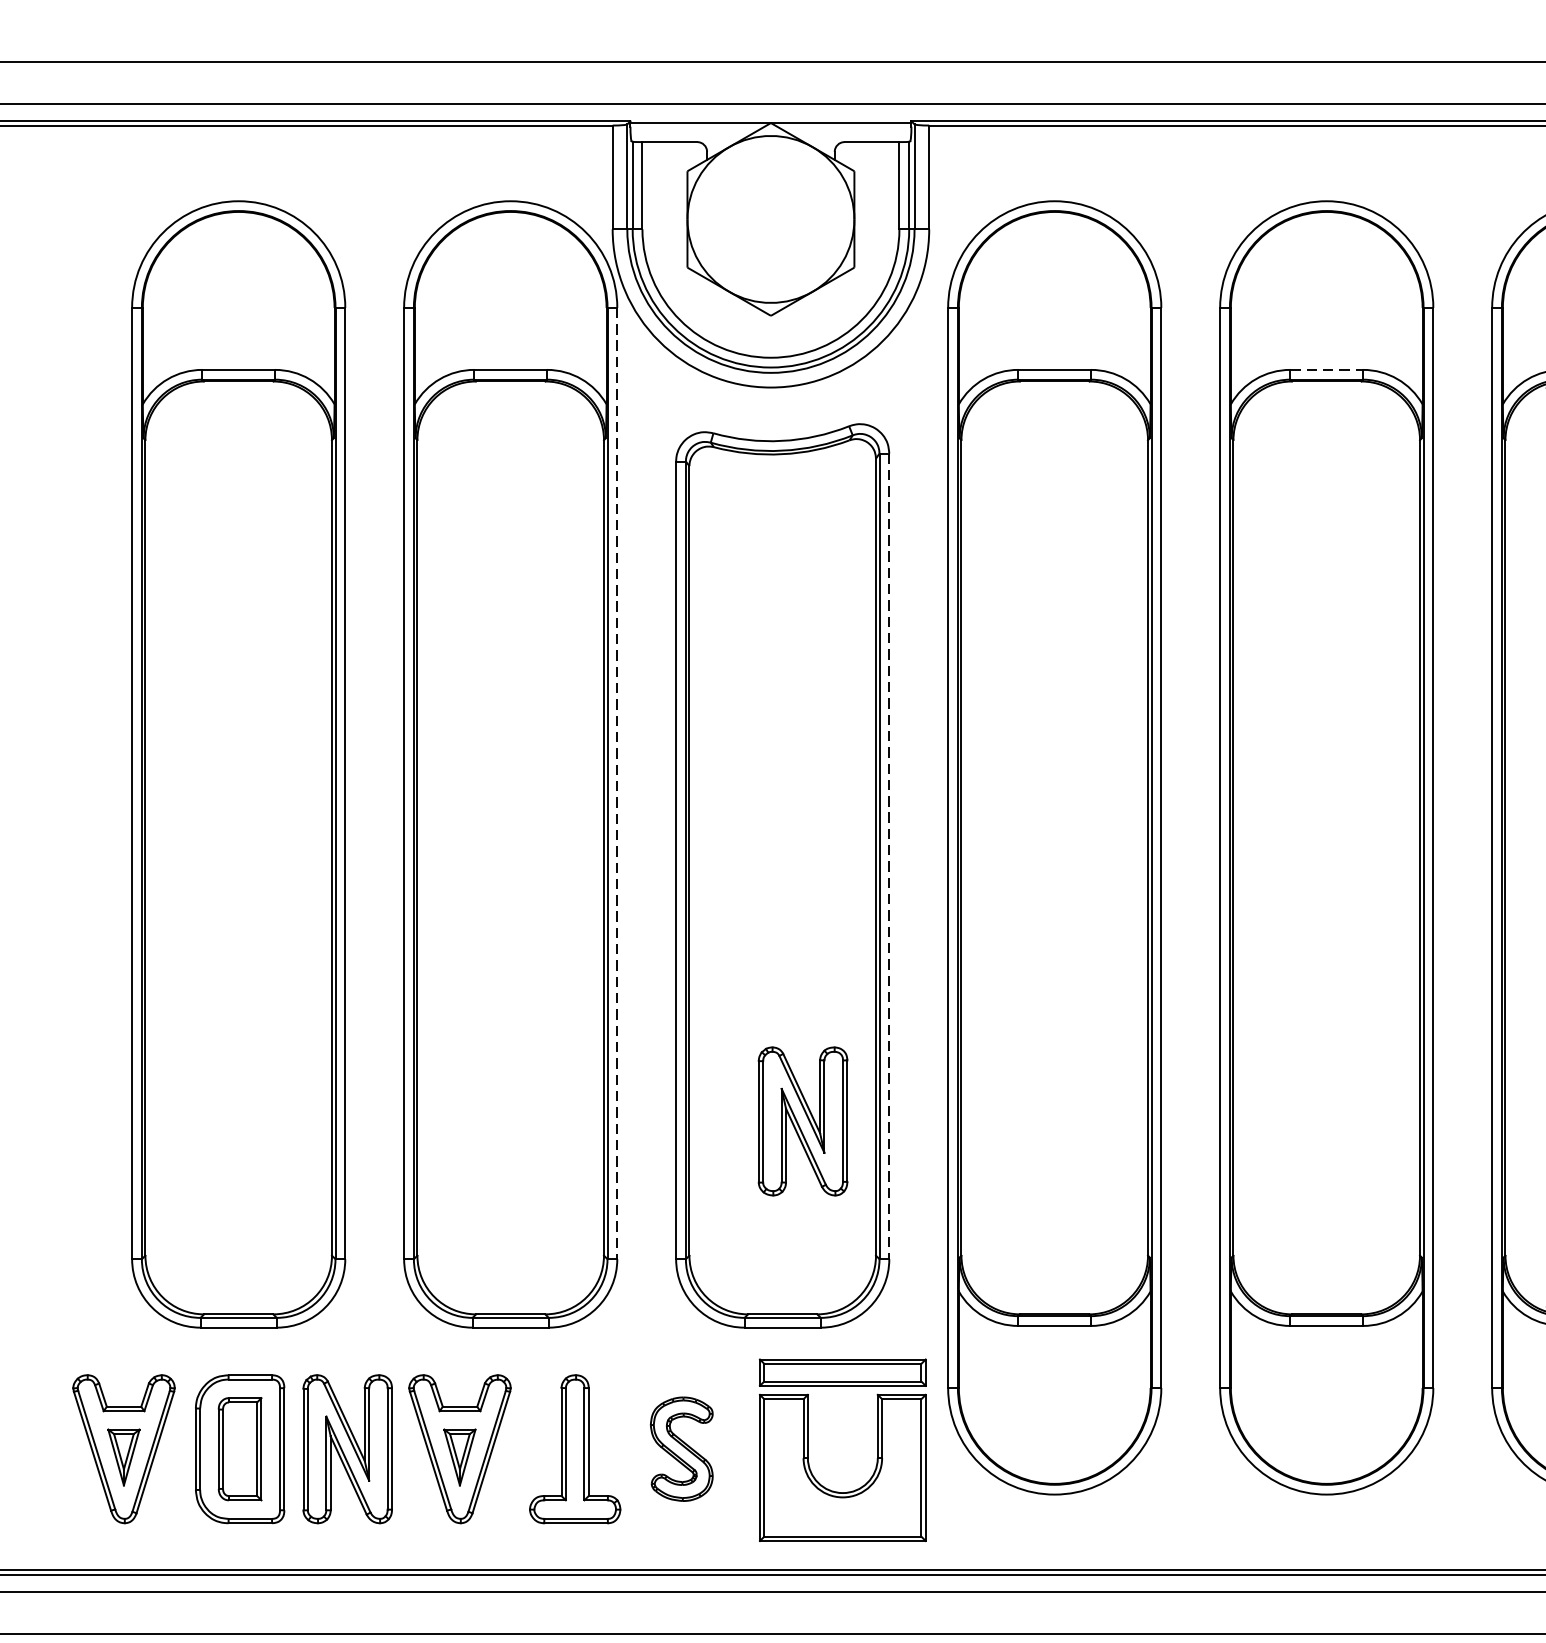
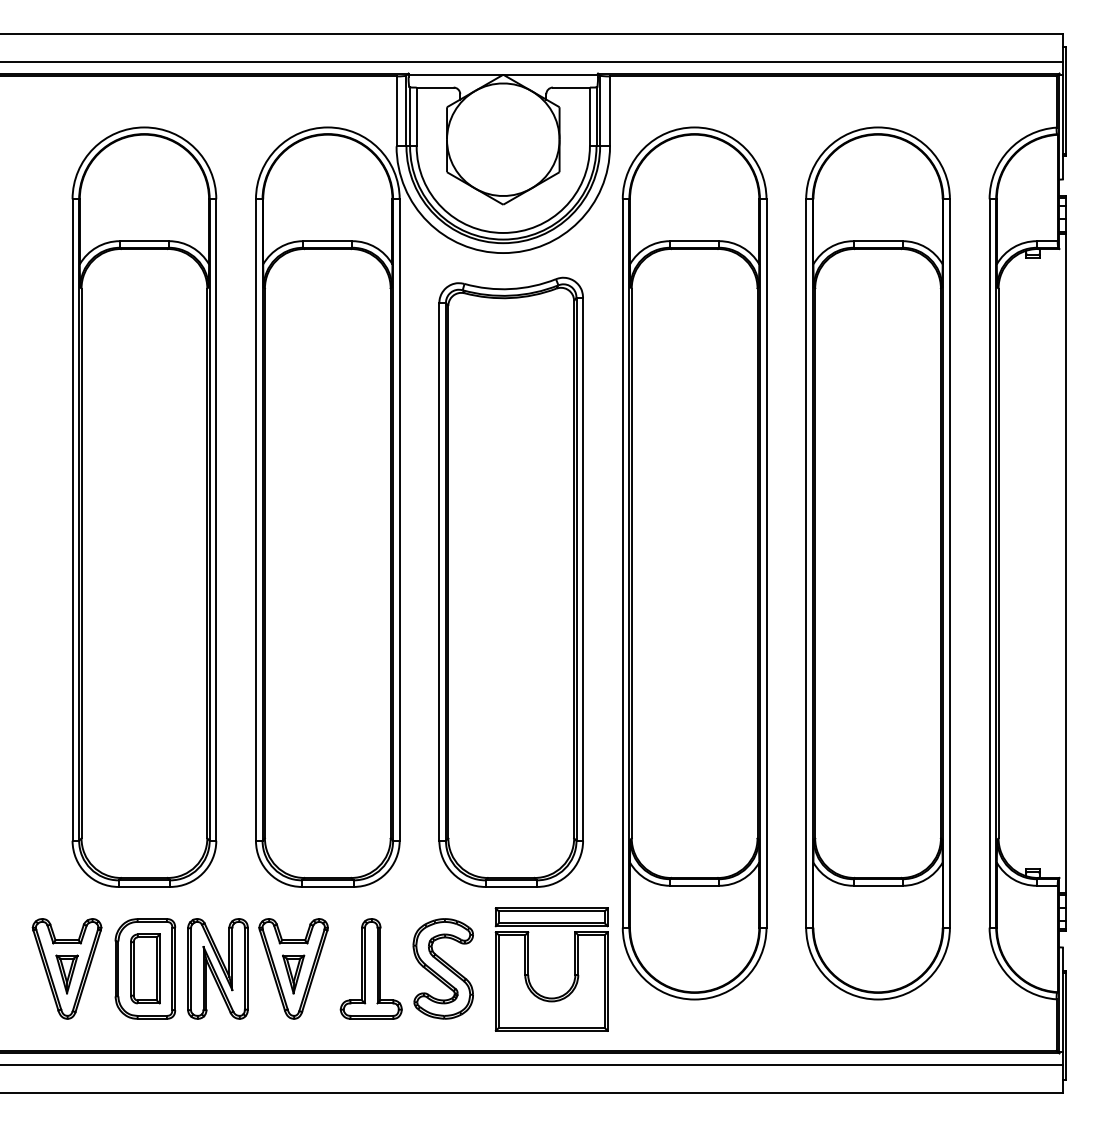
line: (1327, 370) -> (878, 241), dashed -> solid
line: (616, 784) -> (399, 520), dashed -> solid
line: (889, 856) -> (583, 569), dashed -> solid
part: (802, 1120) -> (524, 747), removed
part: (680, 1448) -> (442, 968), size x1.43

